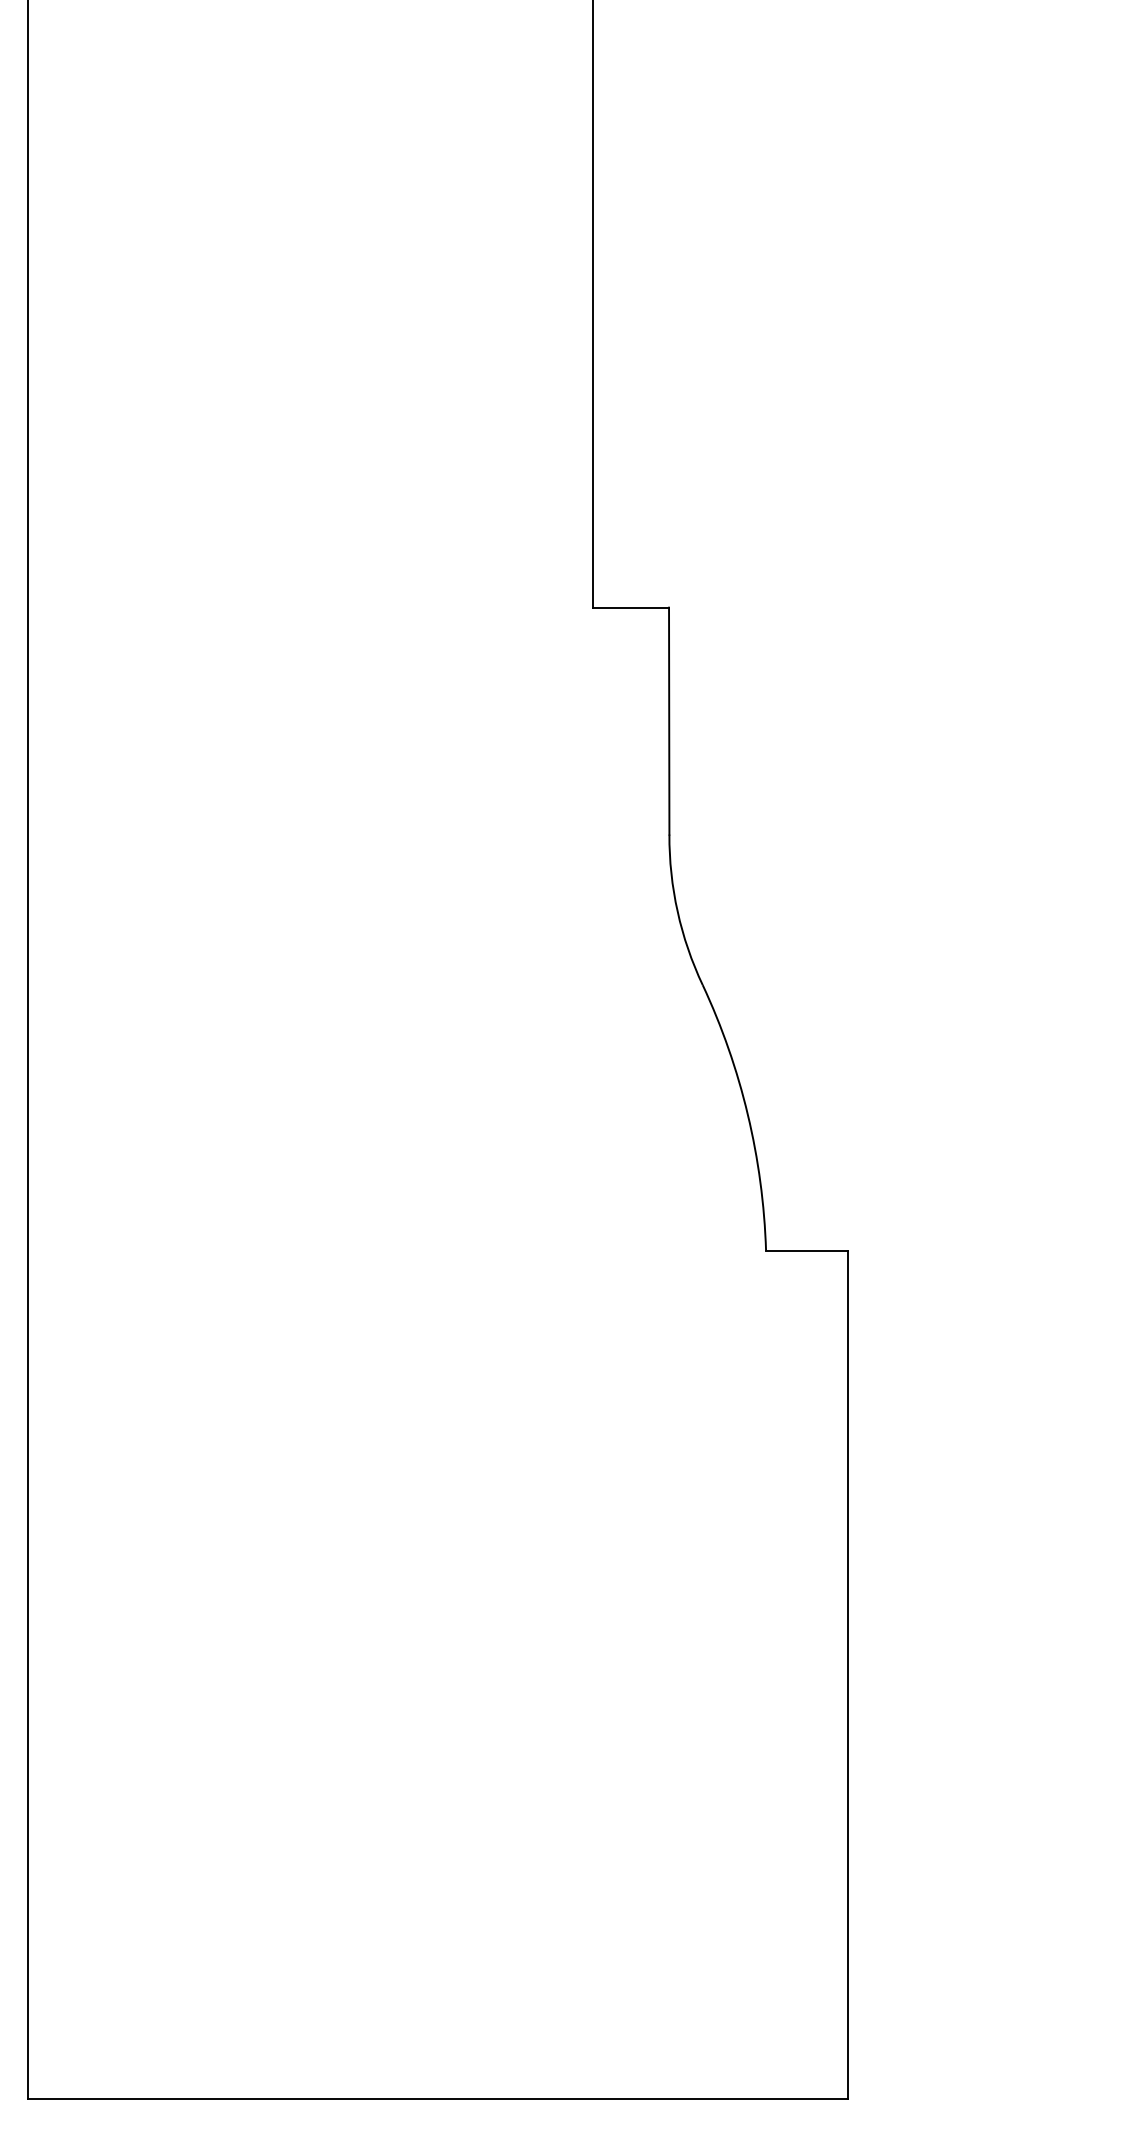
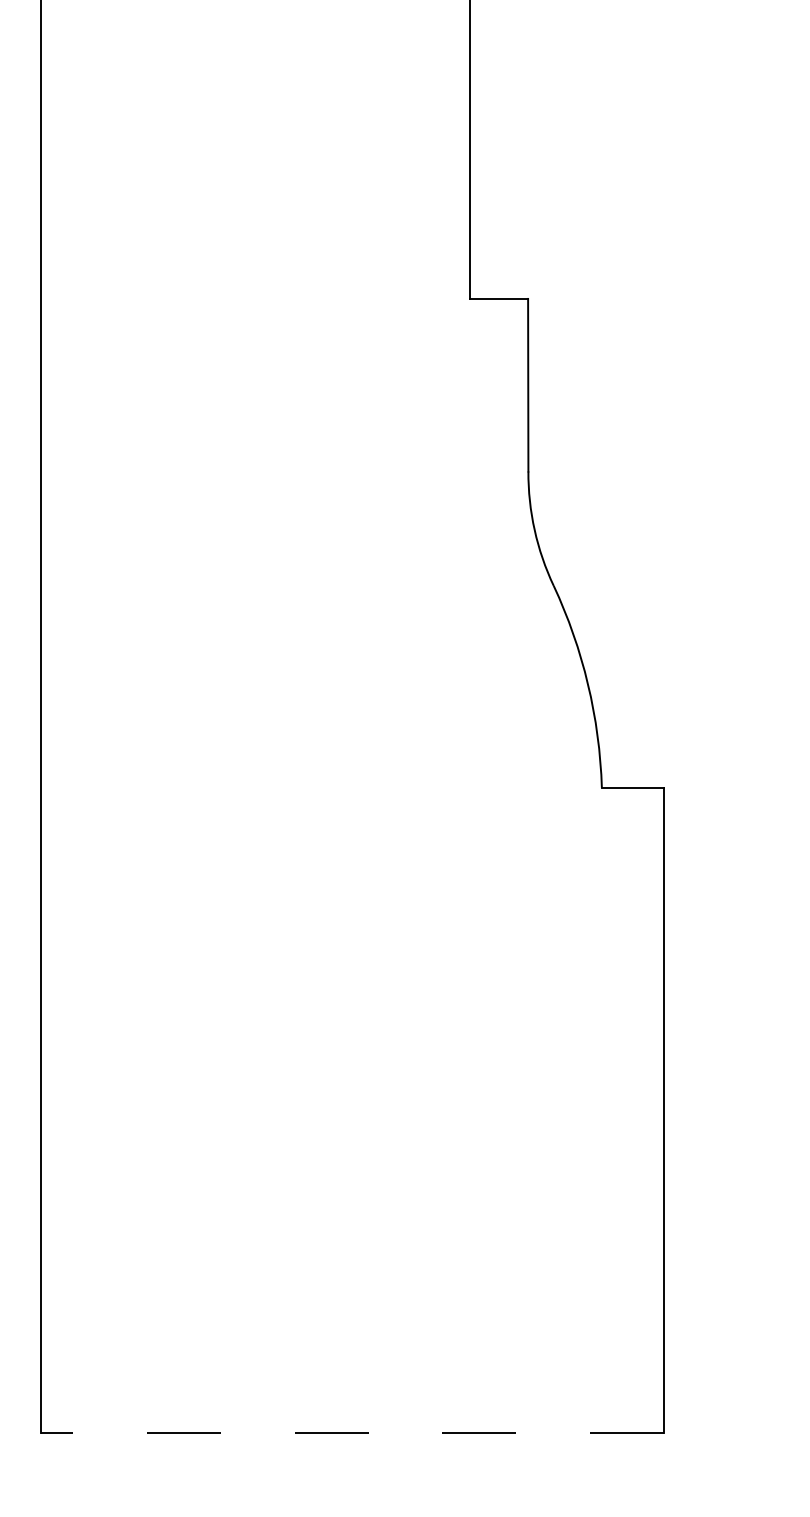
line: (437, 2098) -> (352, 1432), solid -> dashed

